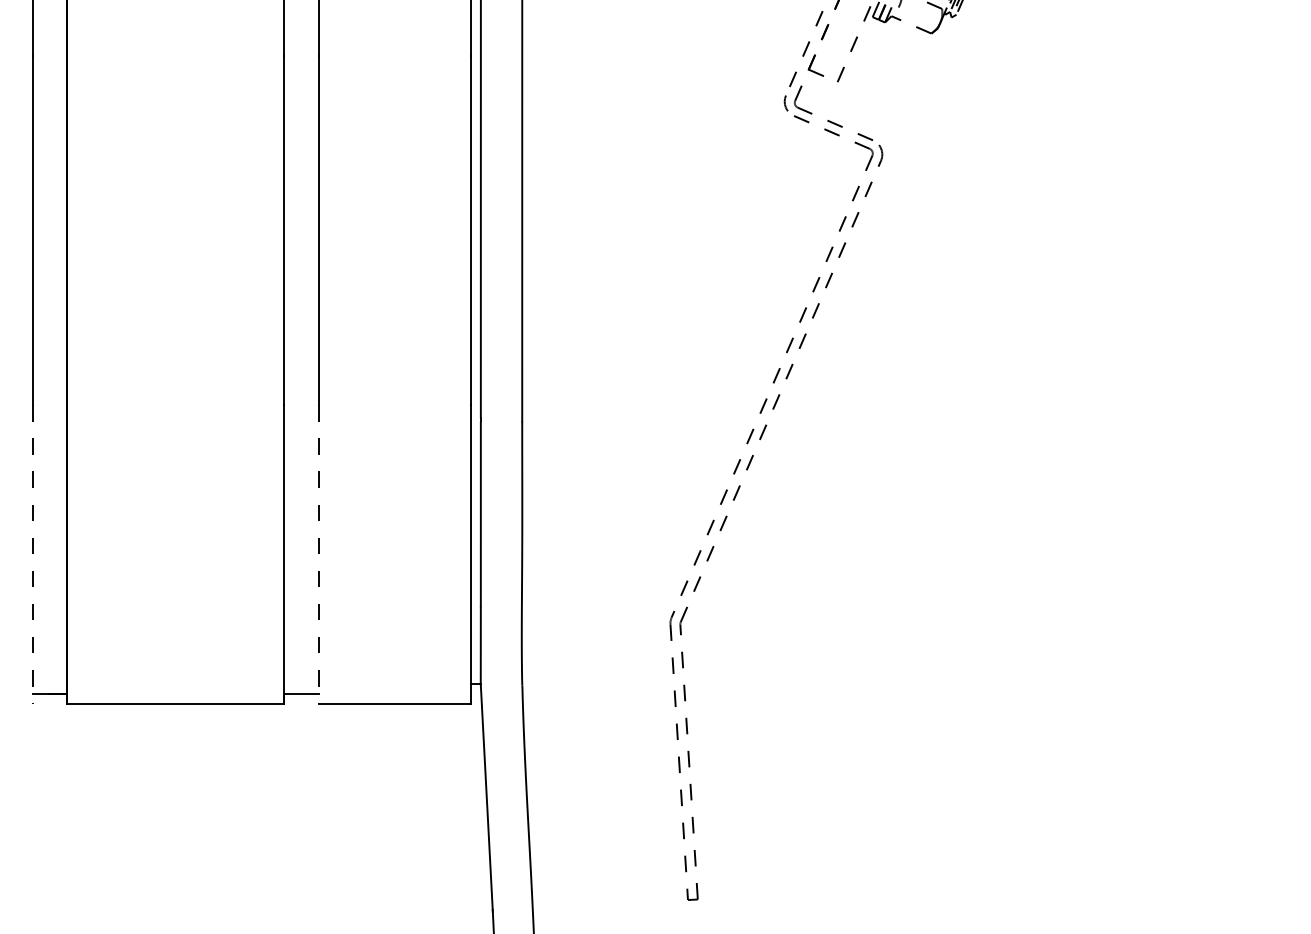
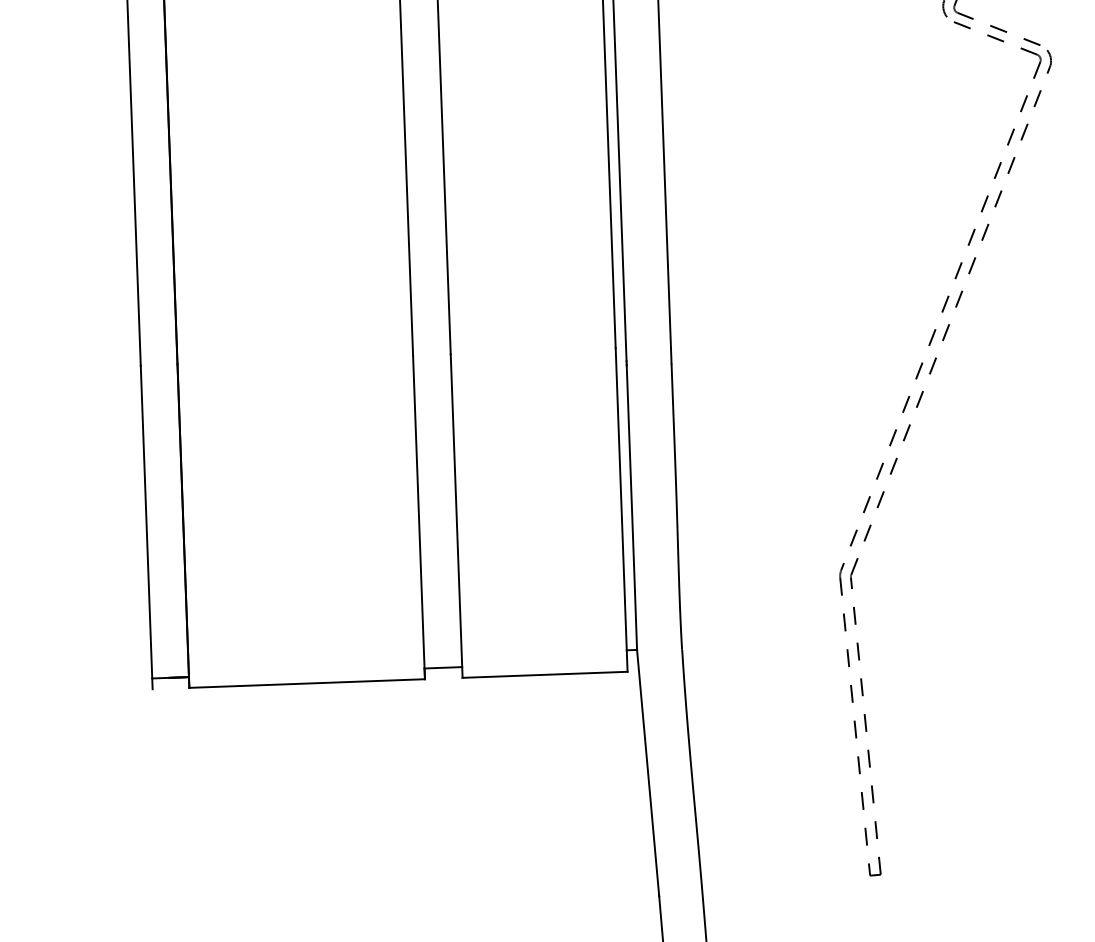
line: (32, 555) -> (146, 528), dashed -> solid
line: (319, 555) -> (457, 517), dashed -> solid

